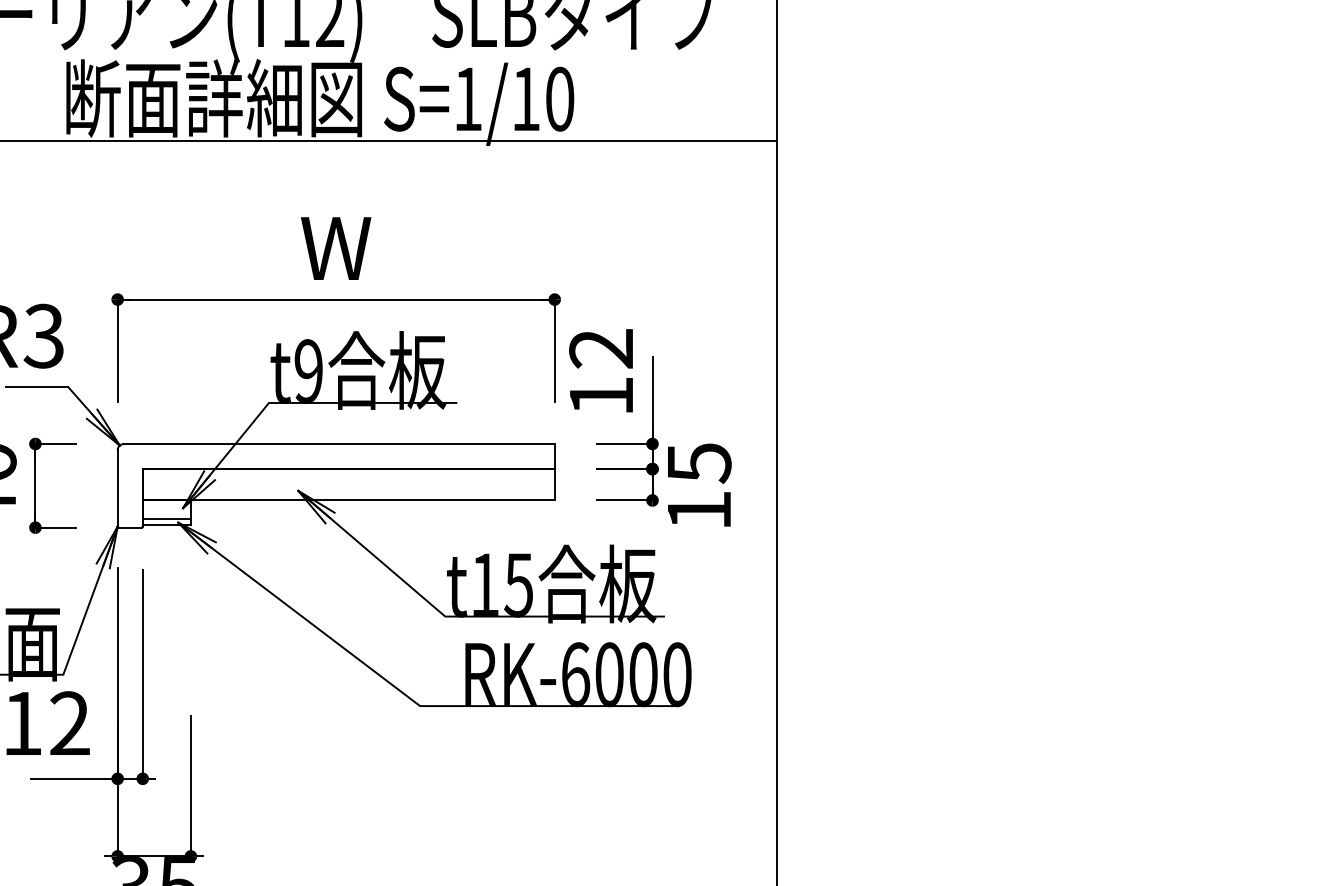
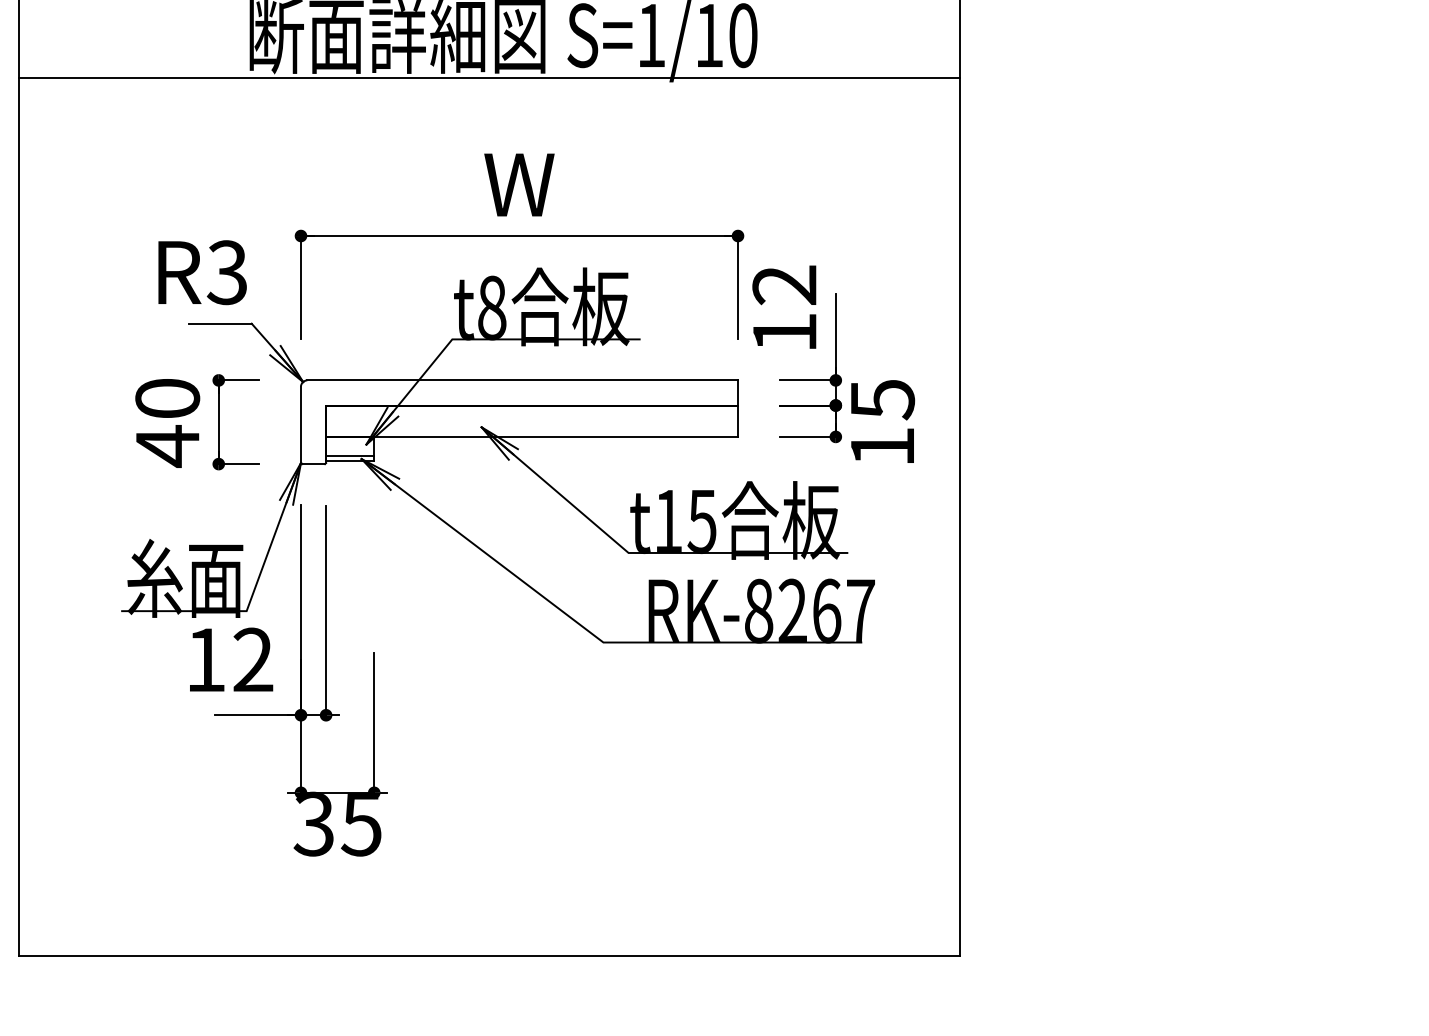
text: (309, 371) -> (492, 307), t9 -> t8
text: (626, 674) -> (809, 610), RK-6000 -> RK-8267

